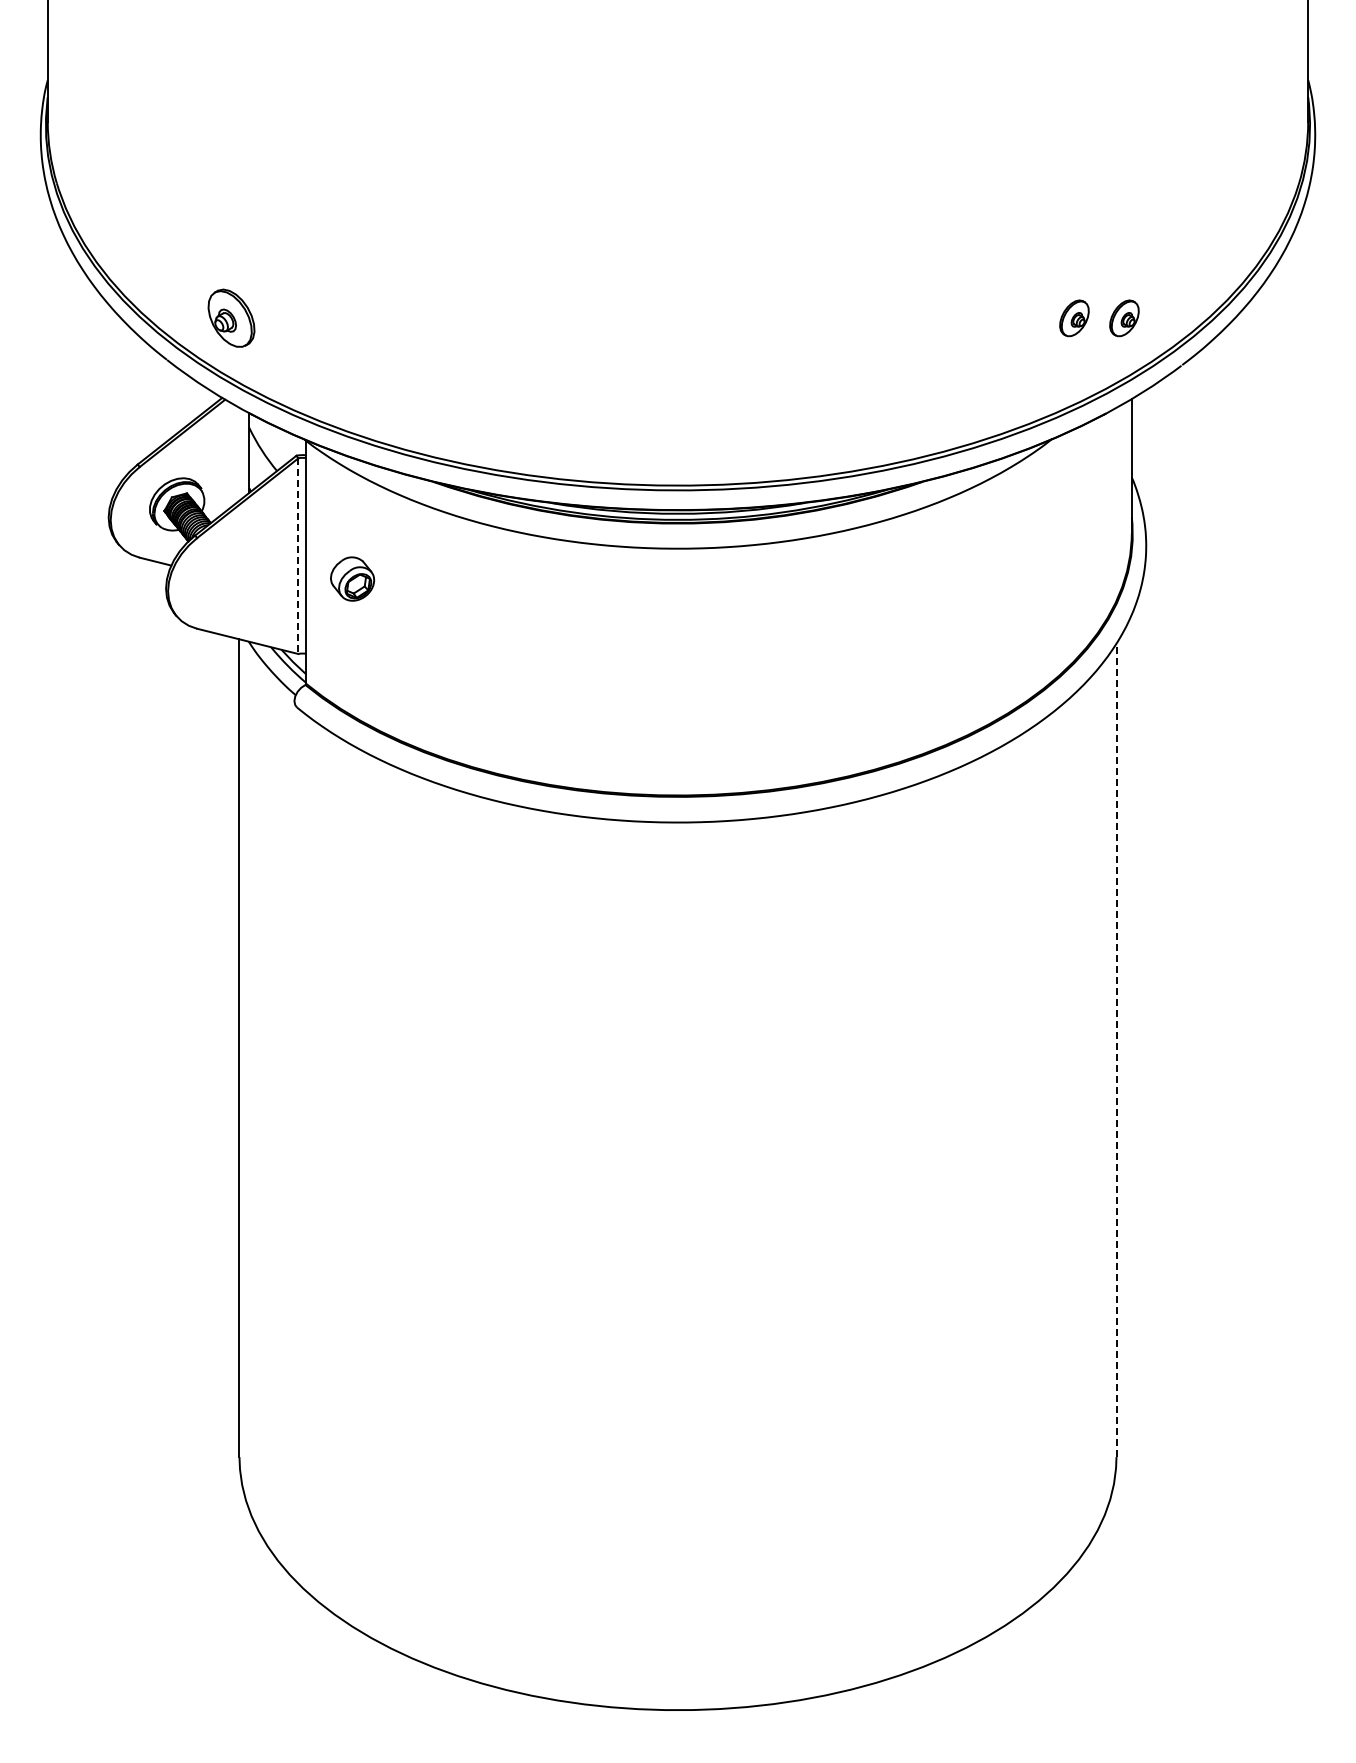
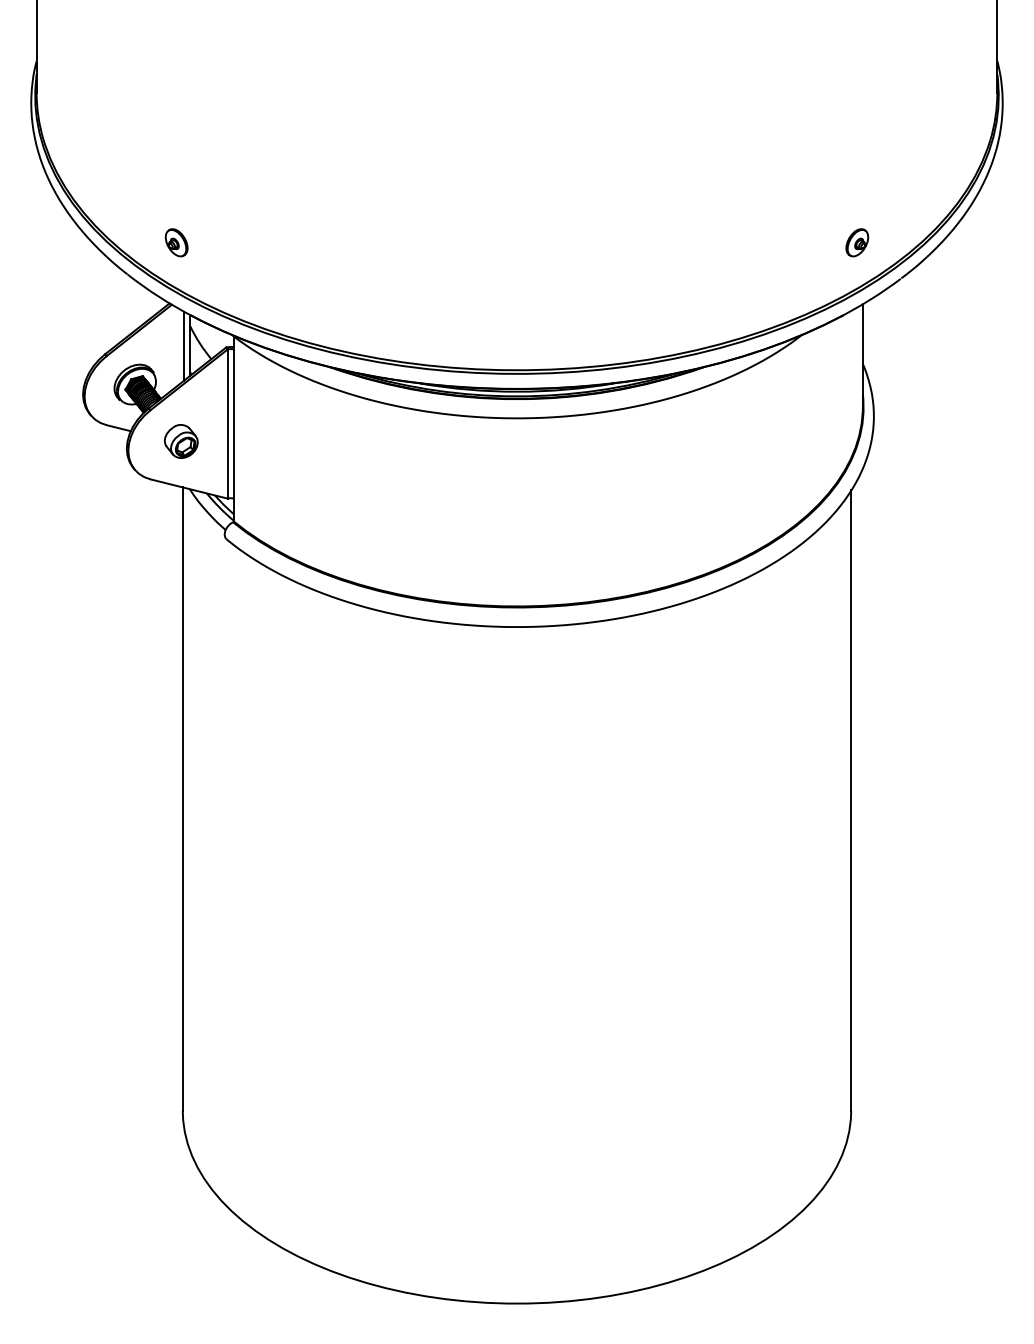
part: (231, 318) -> (176, 242), size x0.62
part: (1074, 318) -> (819, 242), removed
line: (240, 453) -> (183, 345), added
line: (298, 556) -> (227, 424), dashed -> solid
part: (352, 578) -> (181, 441), moved
line: (1116, 1050) -> (851, 800), dashed -> solid

